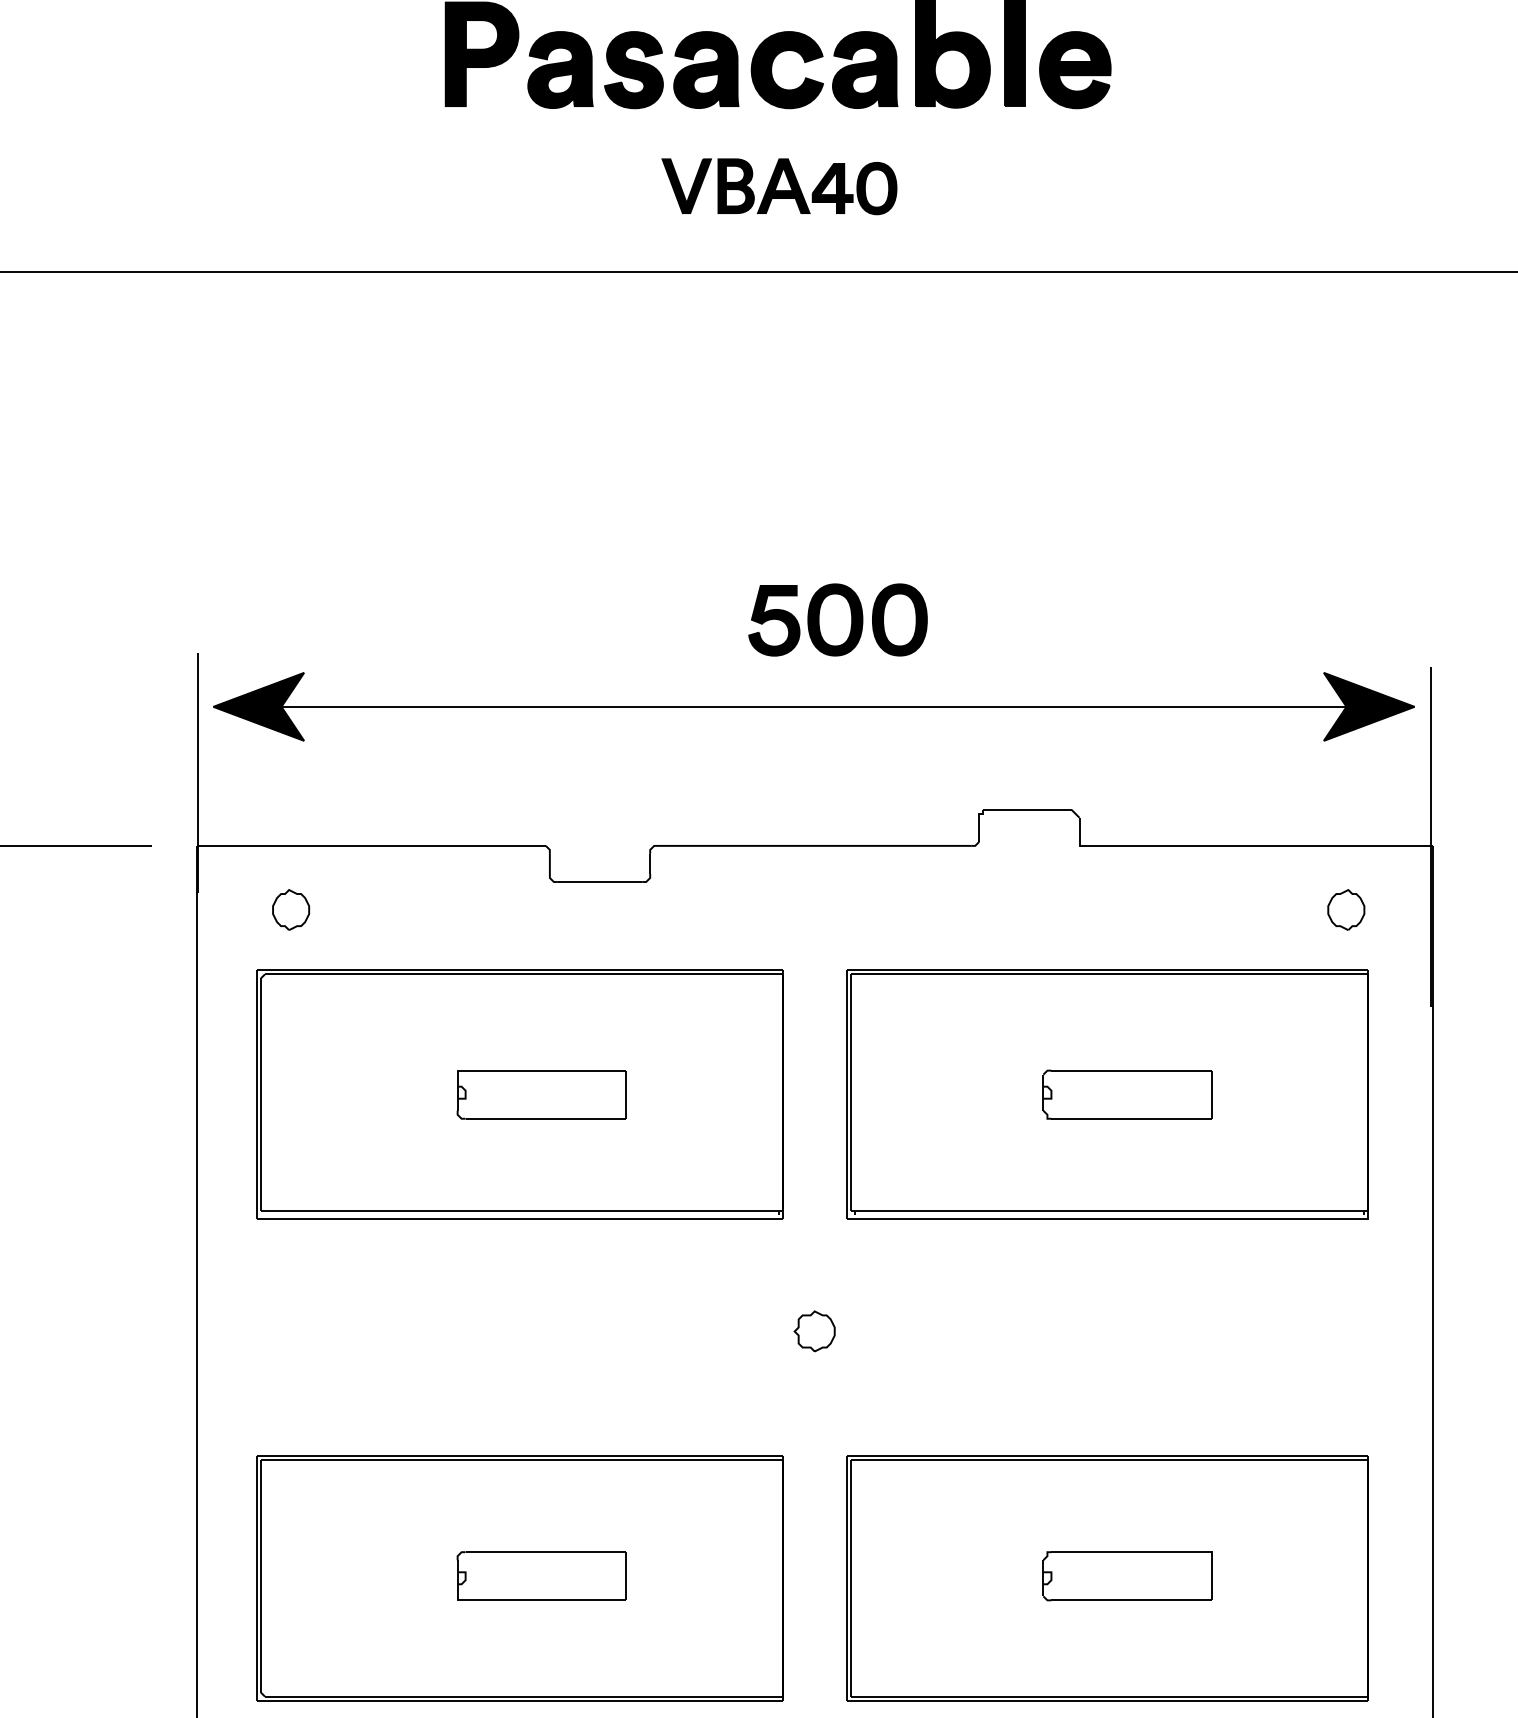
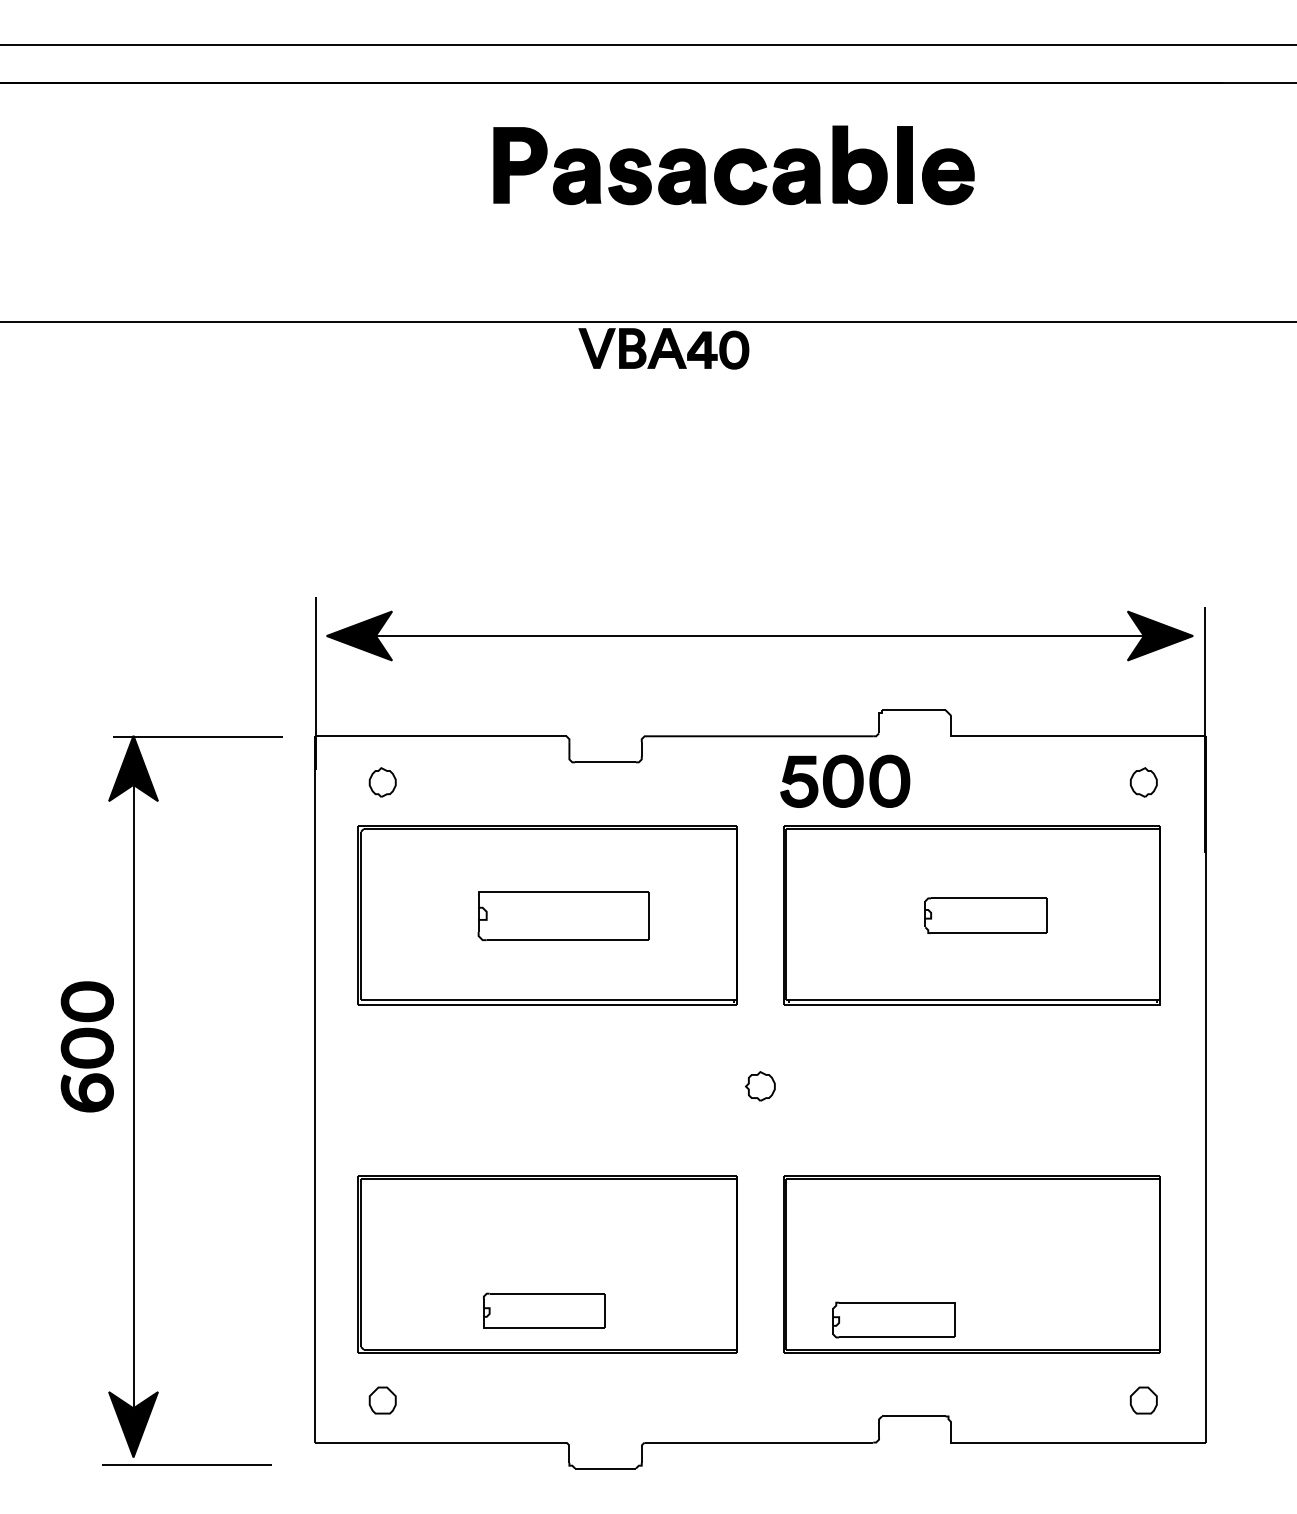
part: (778, 186) -> (663, 348), moved
part: (838, 618) -> (845, 780), moved
part: (541, 1094) -> (563, 915), size x1.4
part: (541, 1575) -> (544, 1310), moved
part: (1126, 1575) -> (893, 1319), moved

